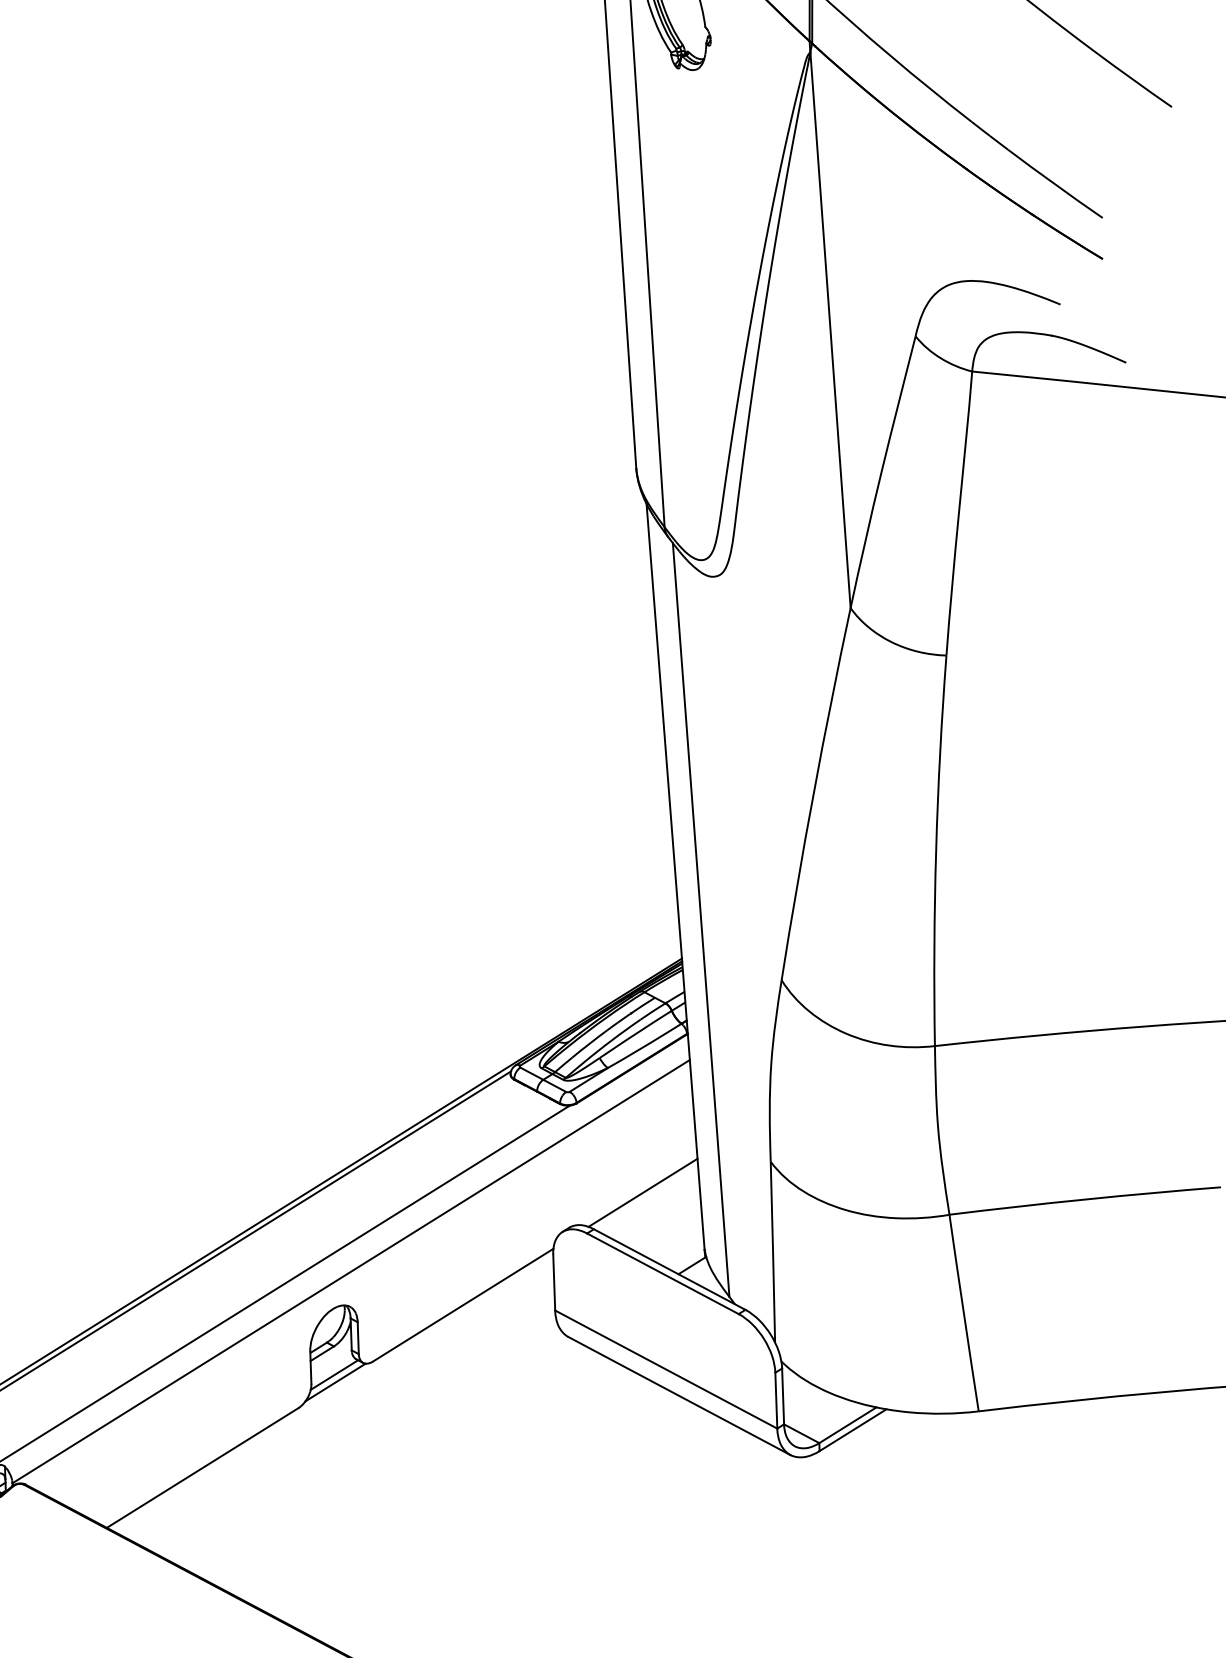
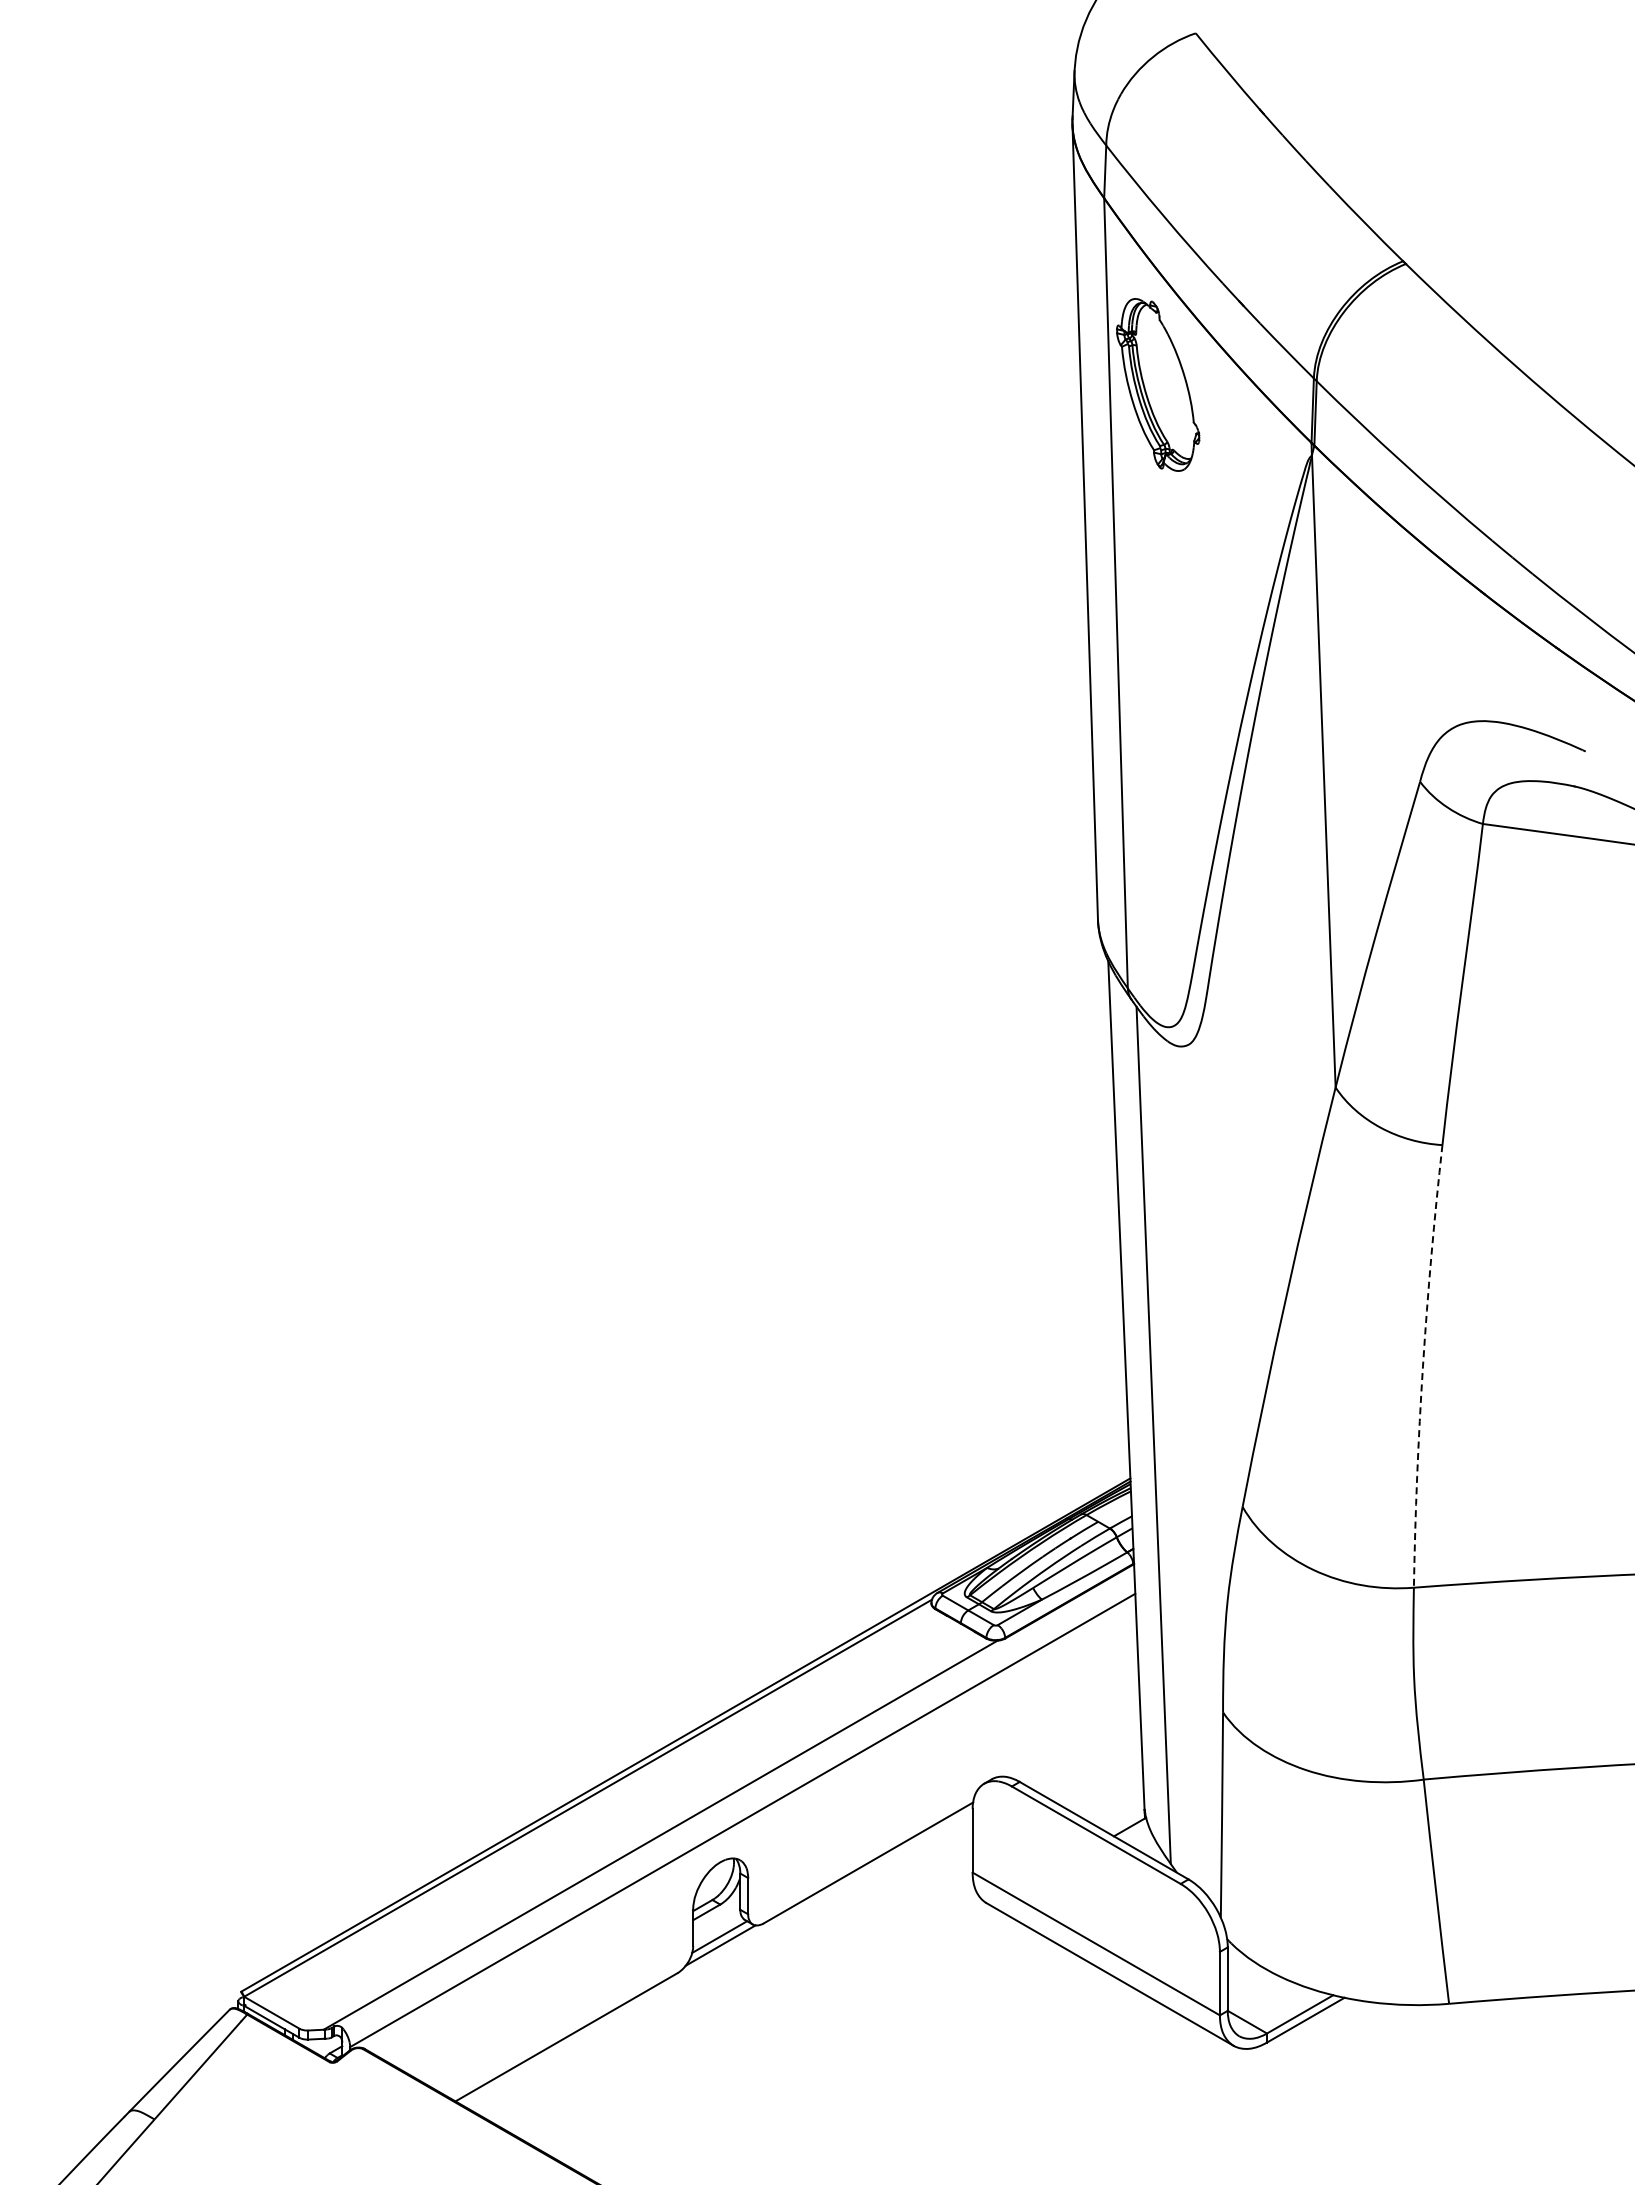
arc: (936, 851) -> (1423, 1366), solid -> dashed
line: (642, 1192) -> (1076, 1742), removed

